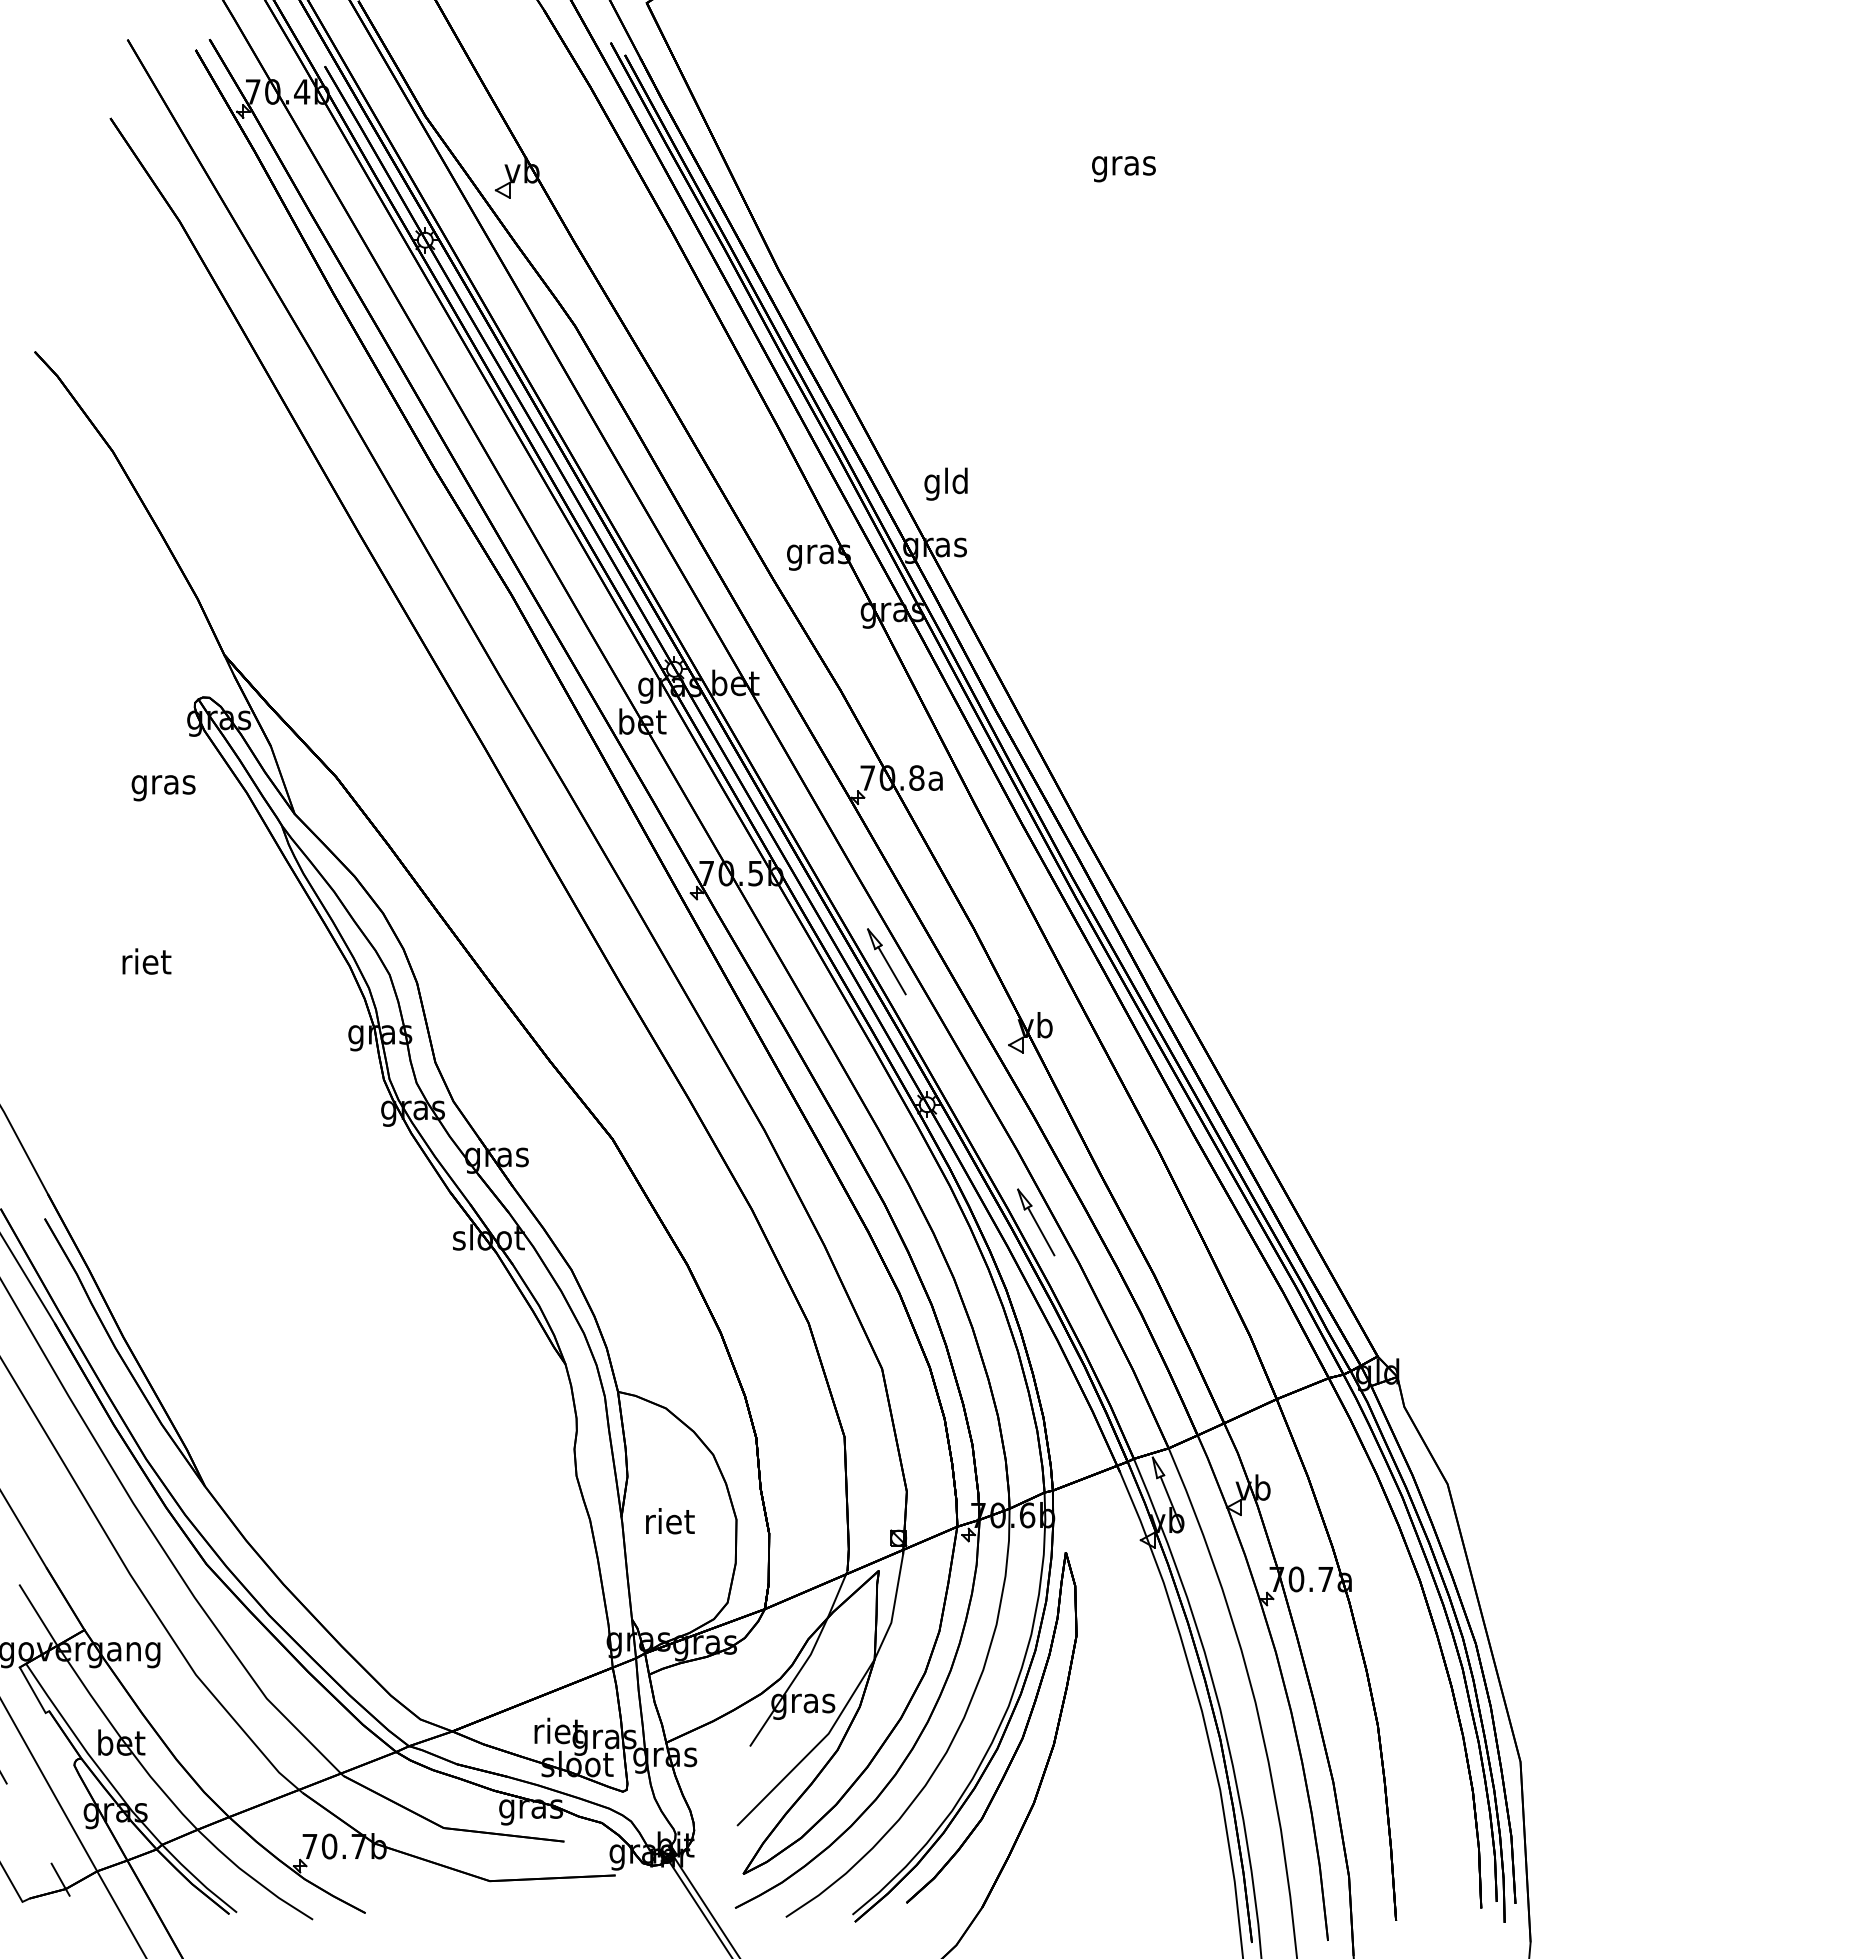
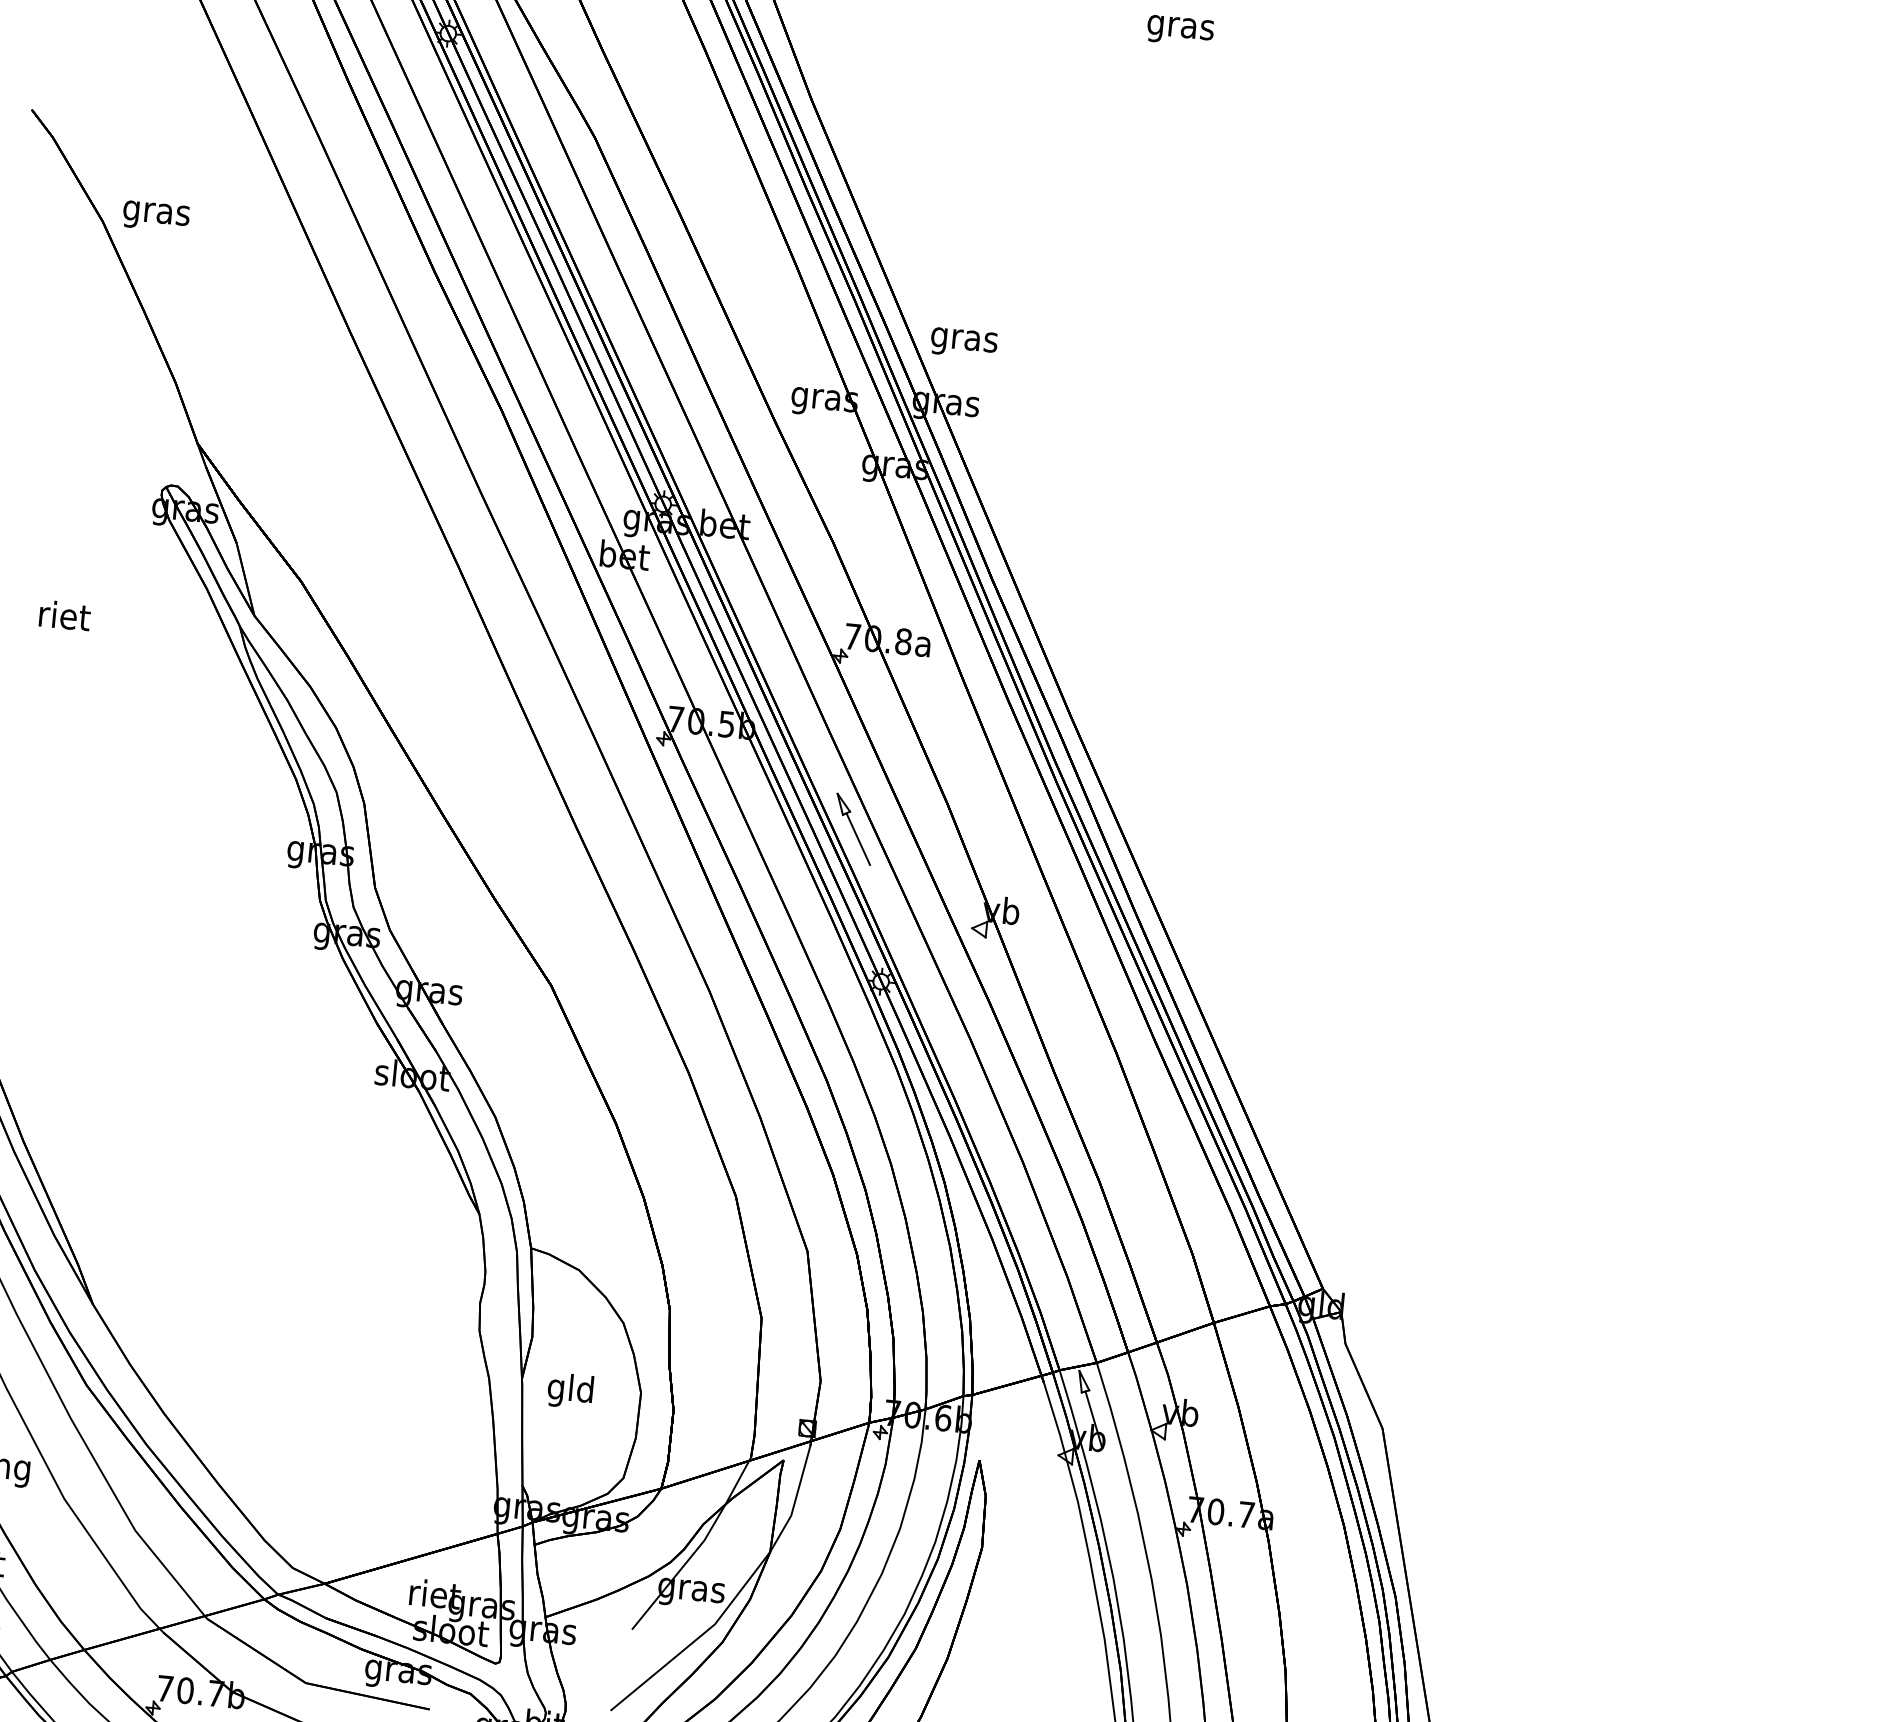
text: (946, 483) -> (964, 339), gld -> gras
text: (163, 788) -> (156, 216), moved
text: (146, 961) -> (64, 615), moved
part: (1036, 1222) -> (982, 1115), removed
text: (670, 1524) -> (572, 1391), riet -> gld

